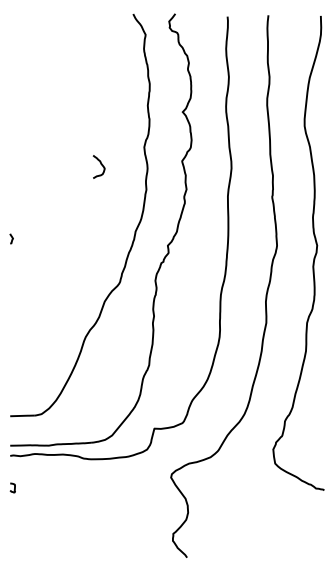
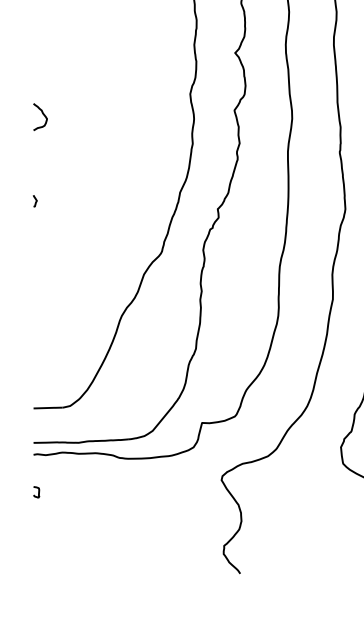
curve: (100, 164) -> (42, 114), moved

